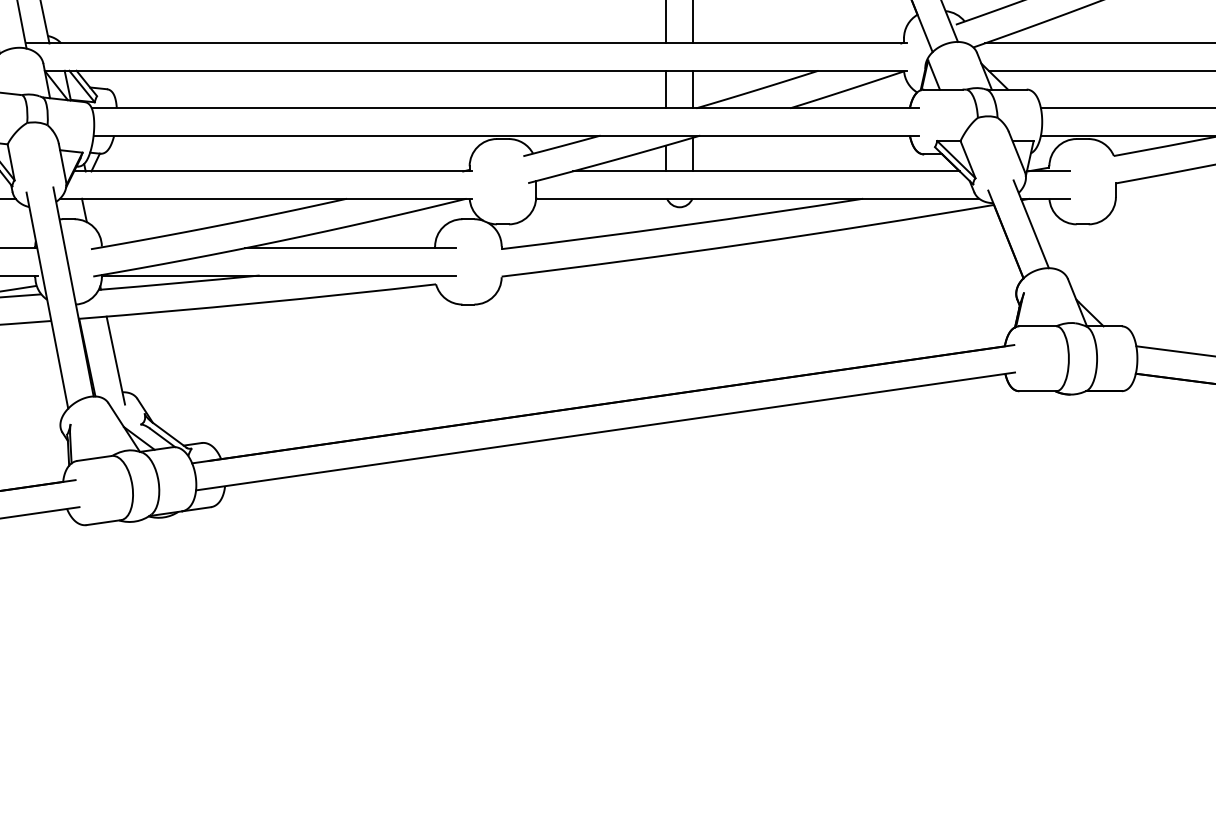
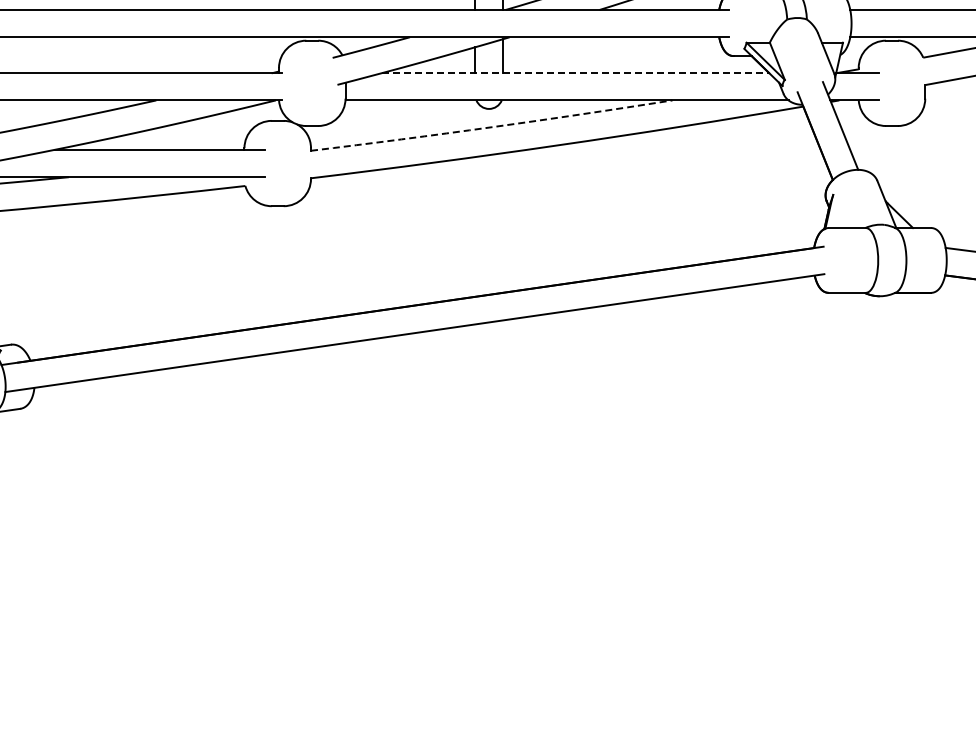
line: (766, 171) -> (575, 73), solid -> dashed
arc: (682, 225) -> (491, 127), solid -> dashed

